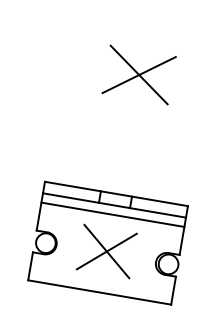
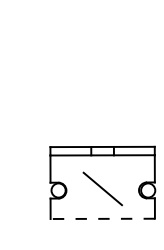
part: (138, 74) -> (103, 59), removed
line: (112, 215) -> (102, 162), removed
line: (106, 250) -> (102, 188), removed
line: (99, 291) -> (102, 218), solid -> dashed

